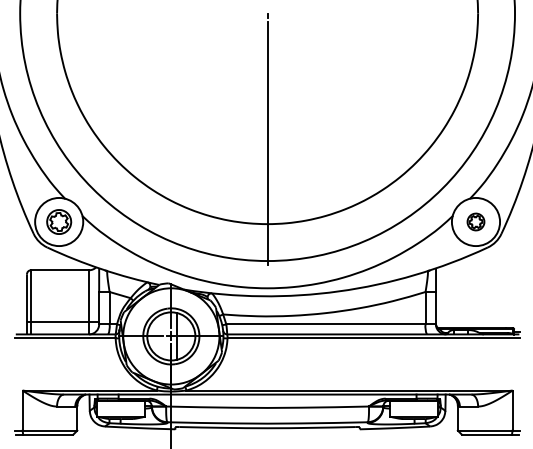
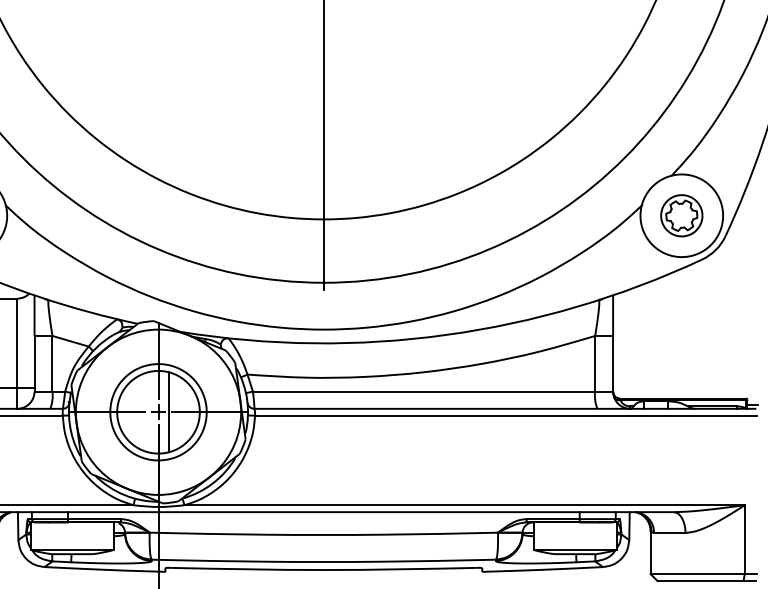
part: (475, 221) -> (680, 214), size x1.43

